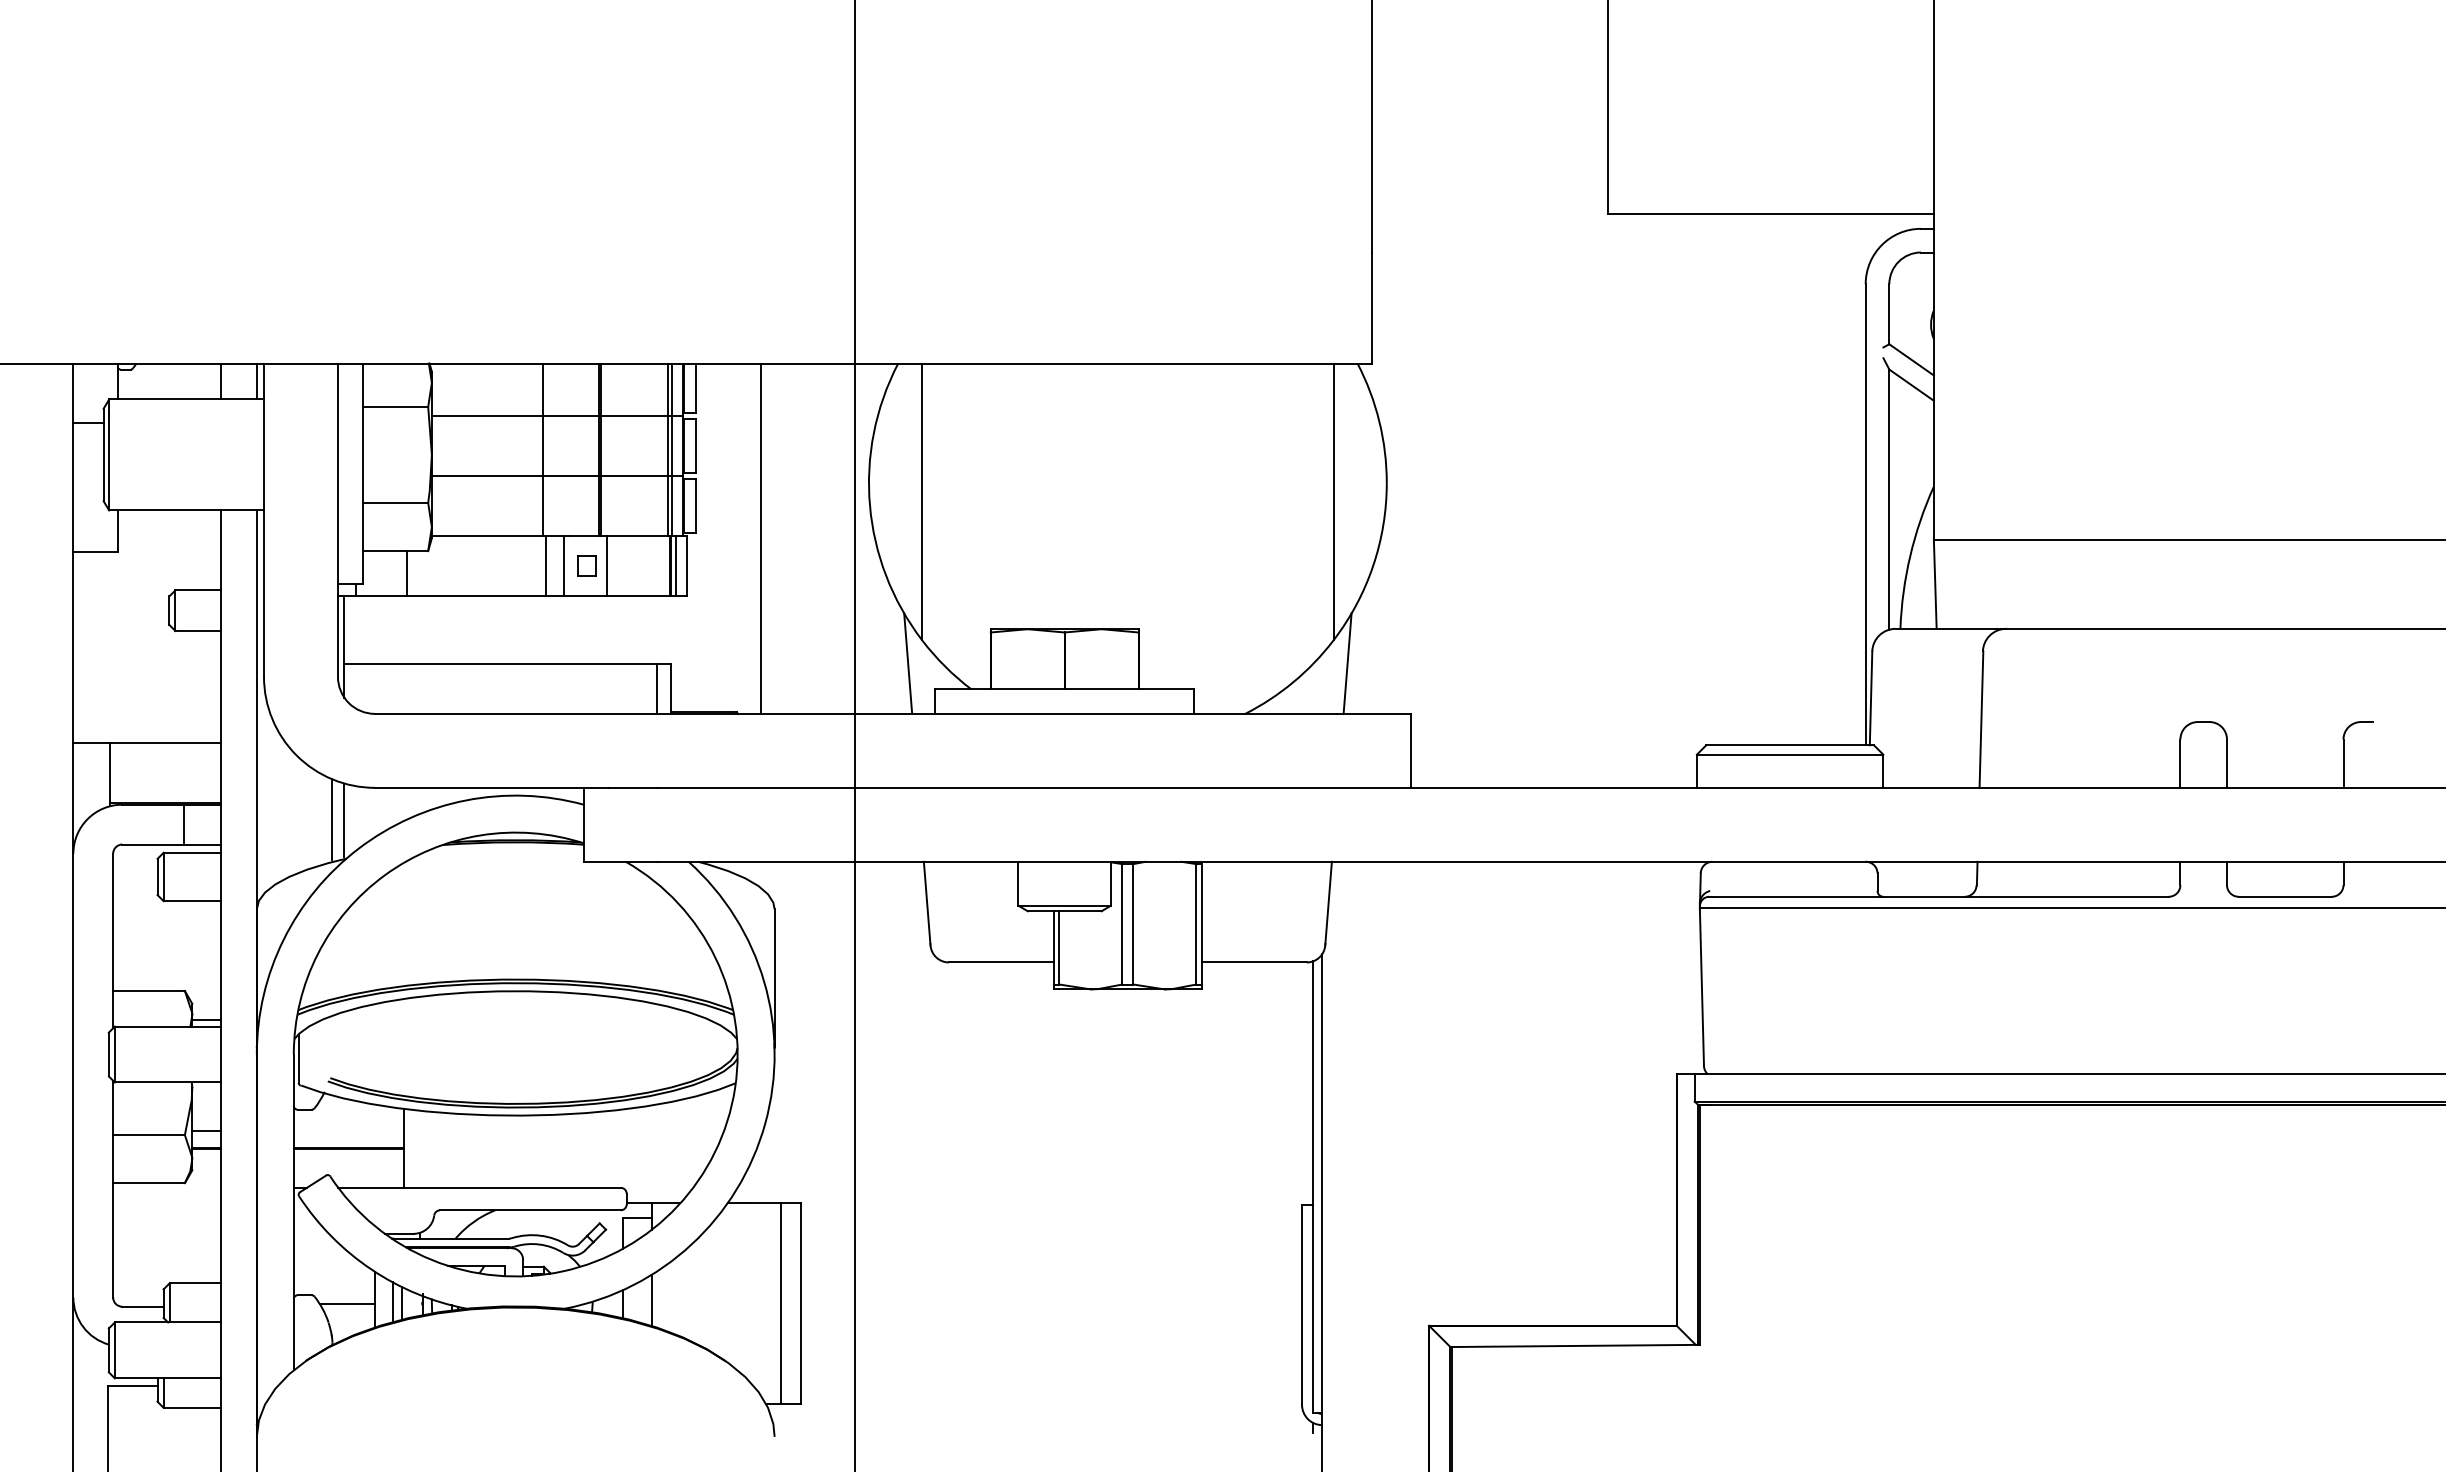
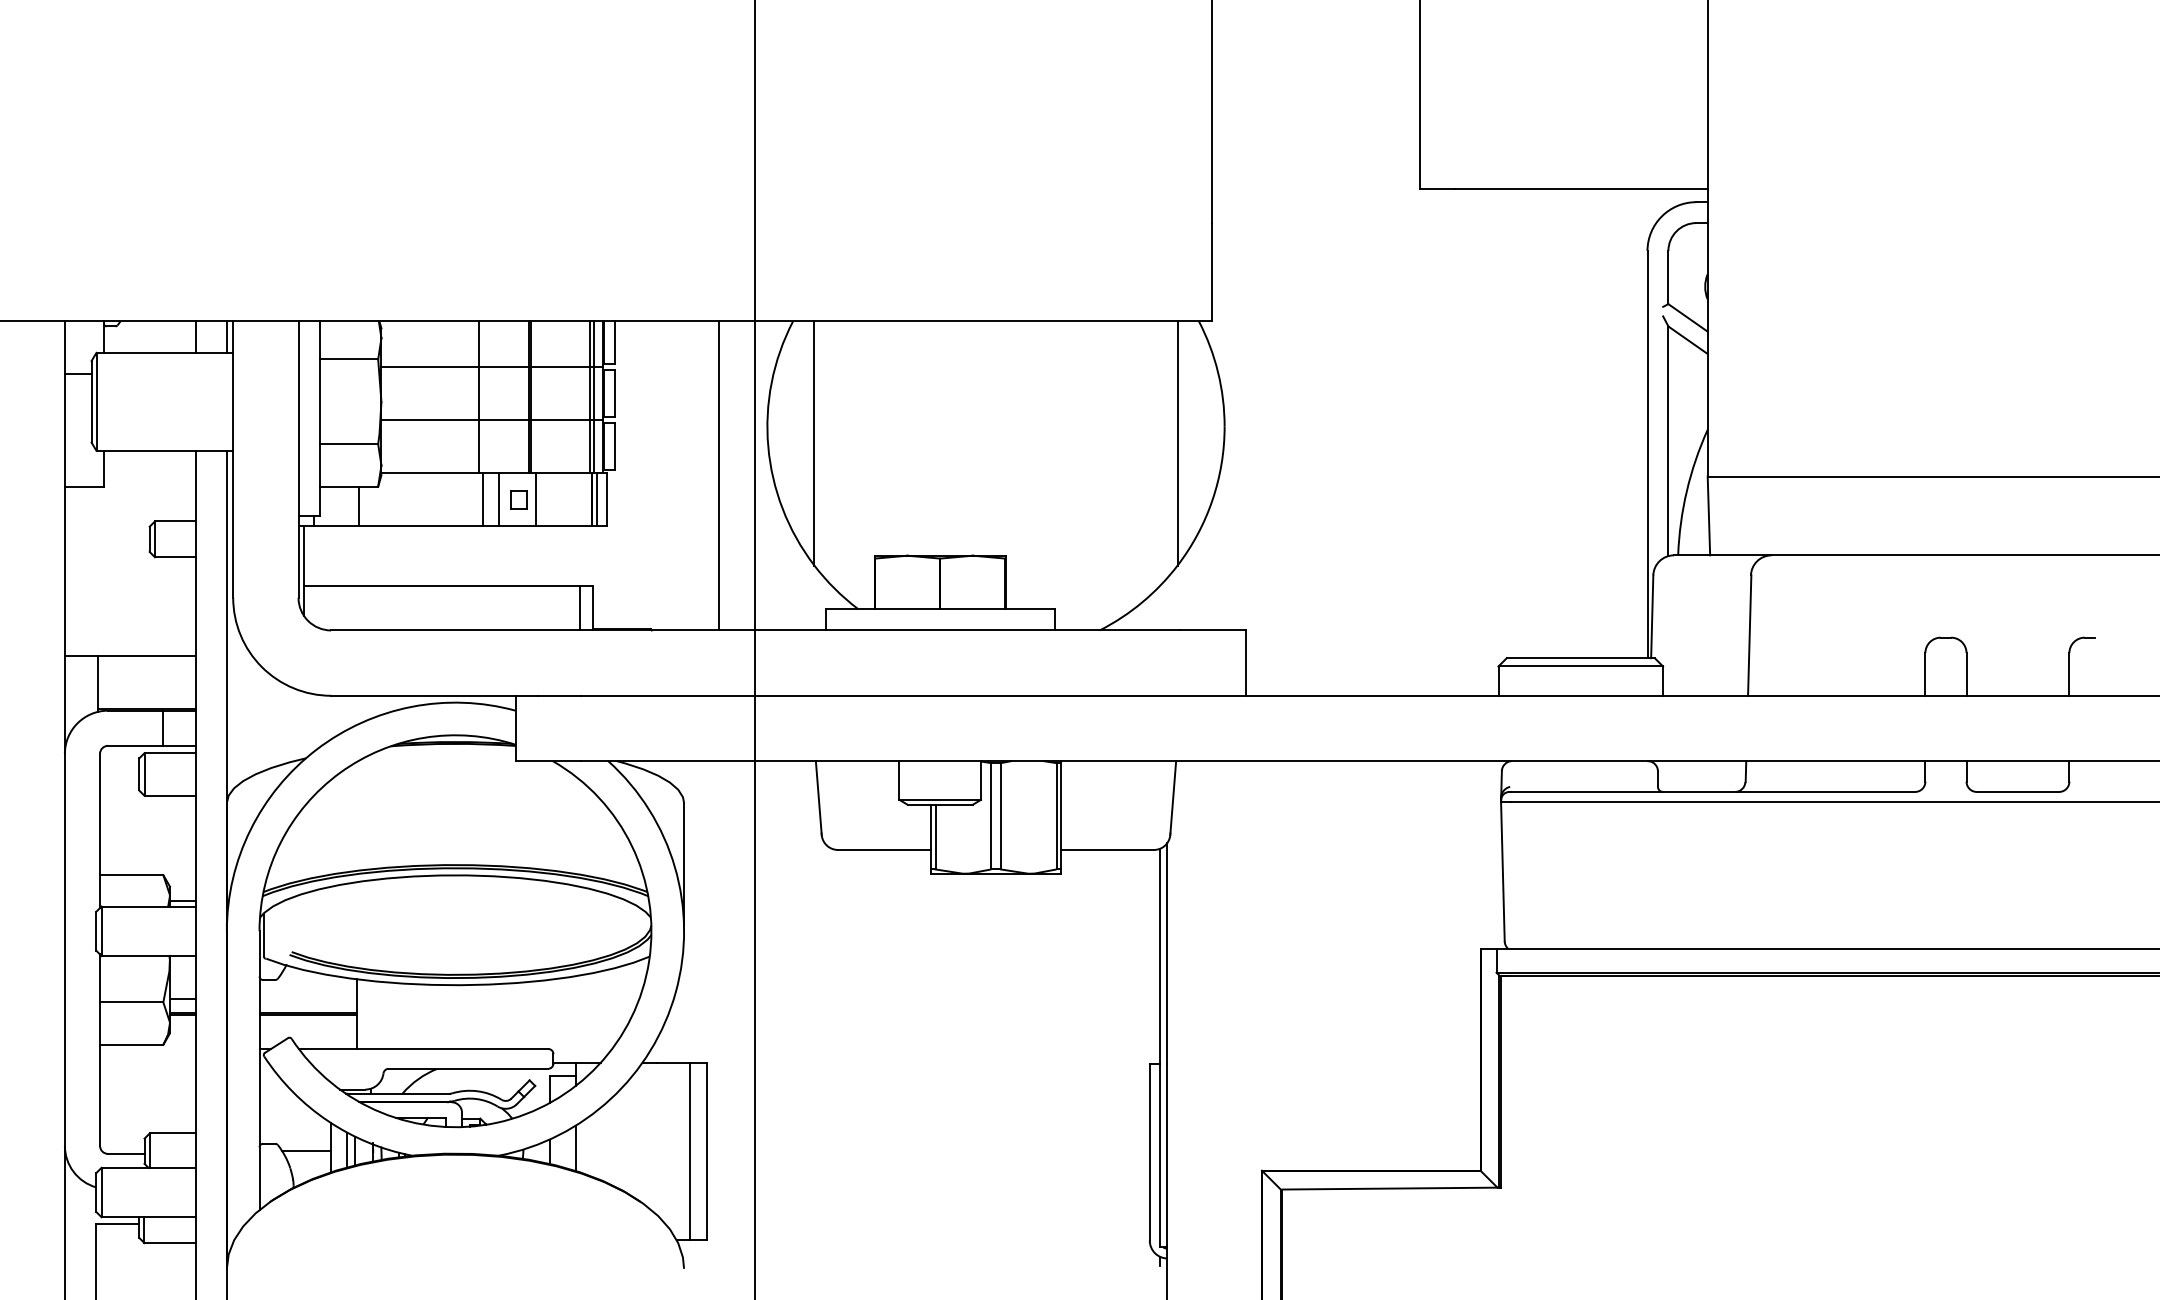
line: (760, 538) -> (719, 475), moved
line: (908, 663) -> (802, 585), removed
line: (1347, 663) -> (1189, 585), removed
line: (332, 819) -> (293, 723), removed
line: (344, 820) -> (304, 724), removed

